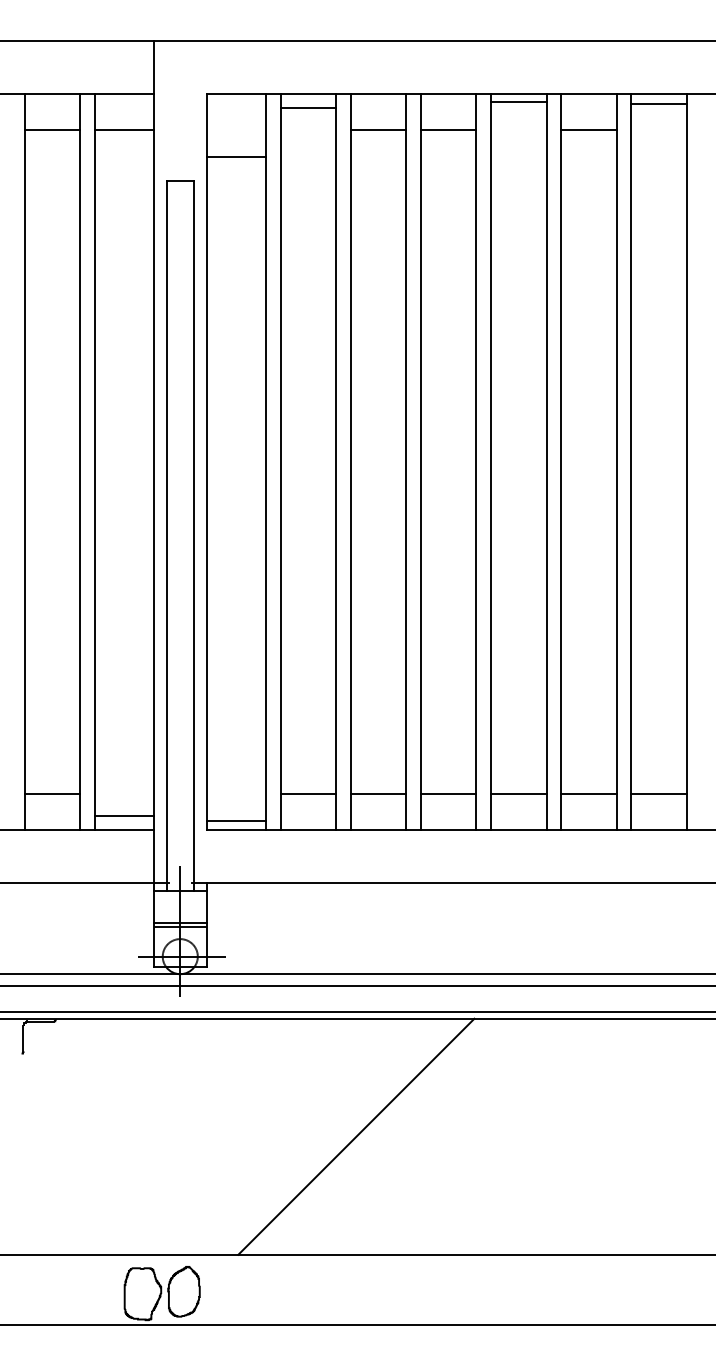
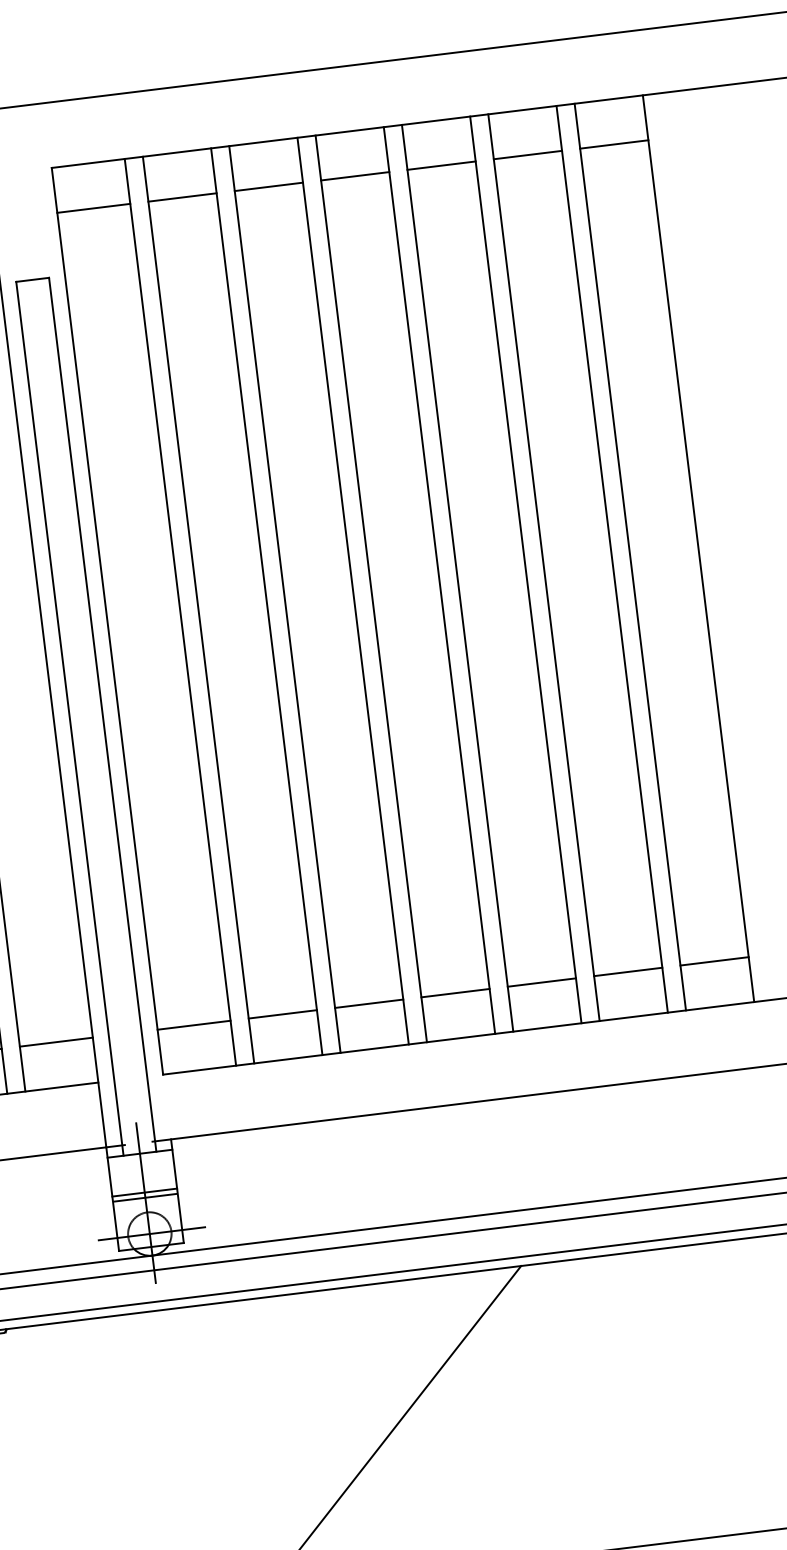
line: (518, 102) -> (441, 166), moved
line: (658, 104) -> (613, 145), moved
line: (308, 108) -> (182, 197), moved
line: (235, 157) -> (92, 208), moved
line: (123, 815) -> (55, 1041), moved
line: (235, 820) -> (193, 1024), moved

